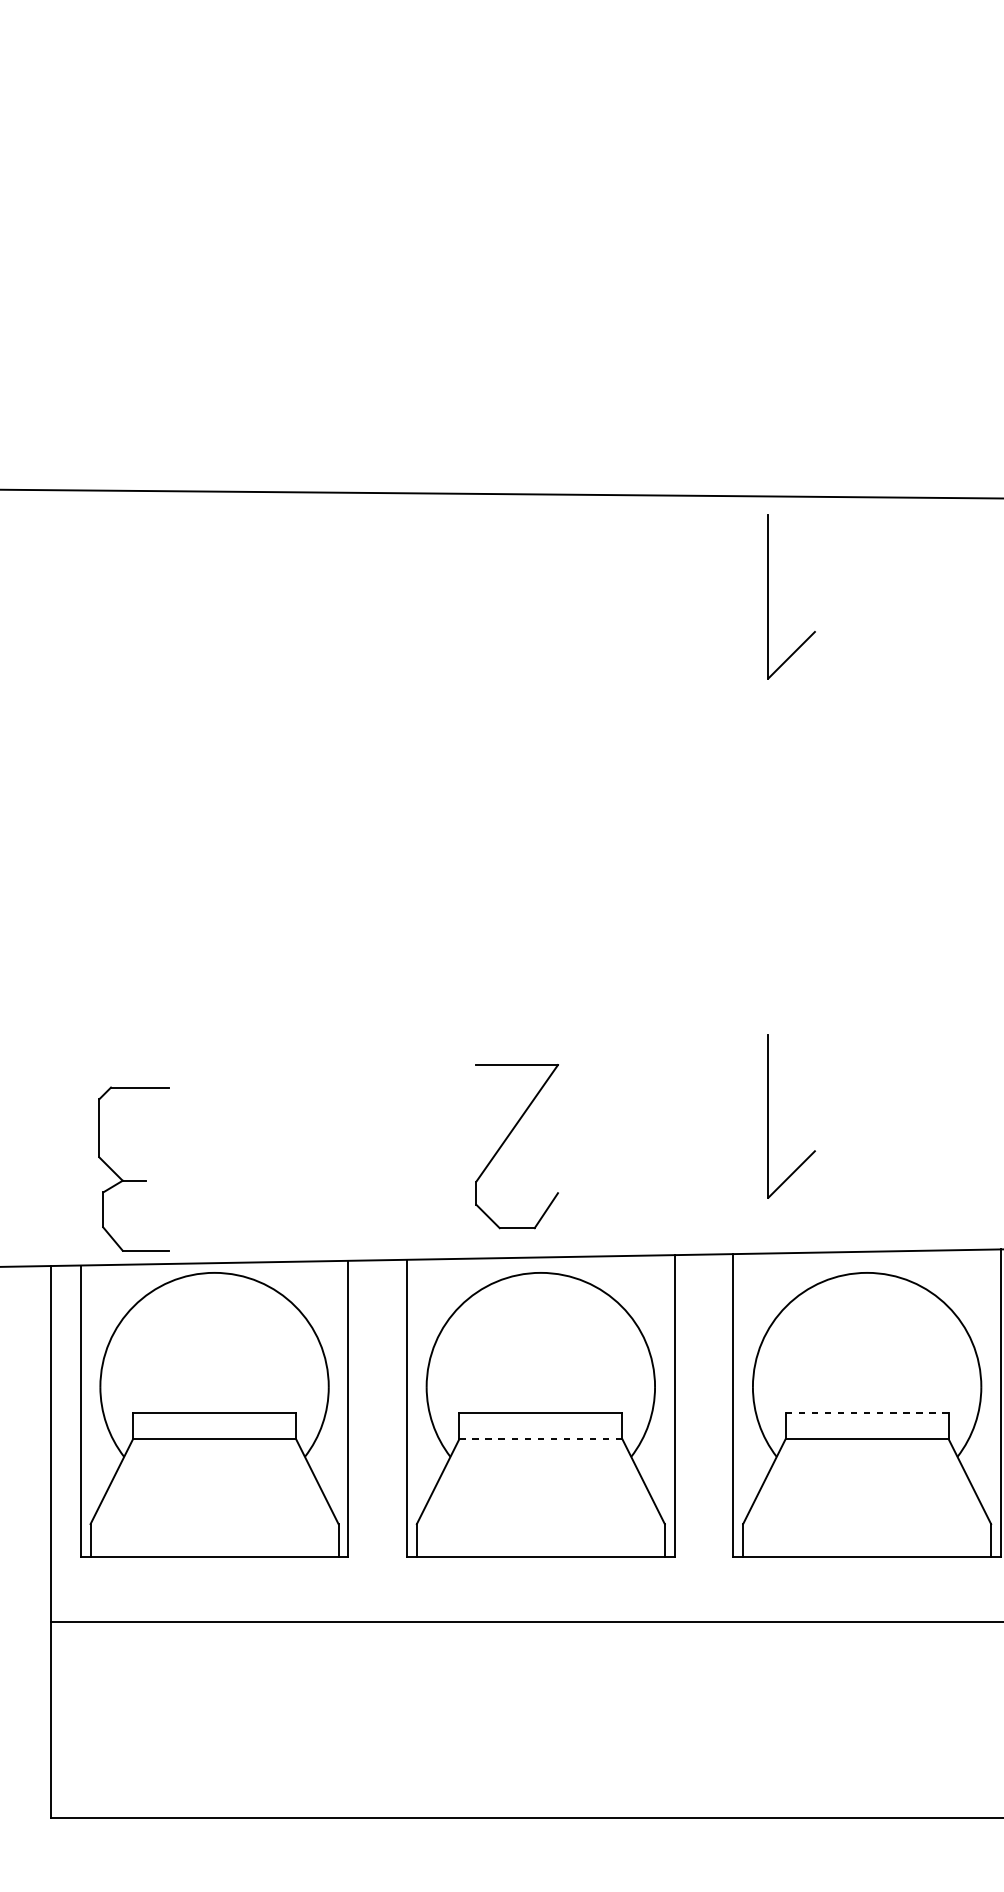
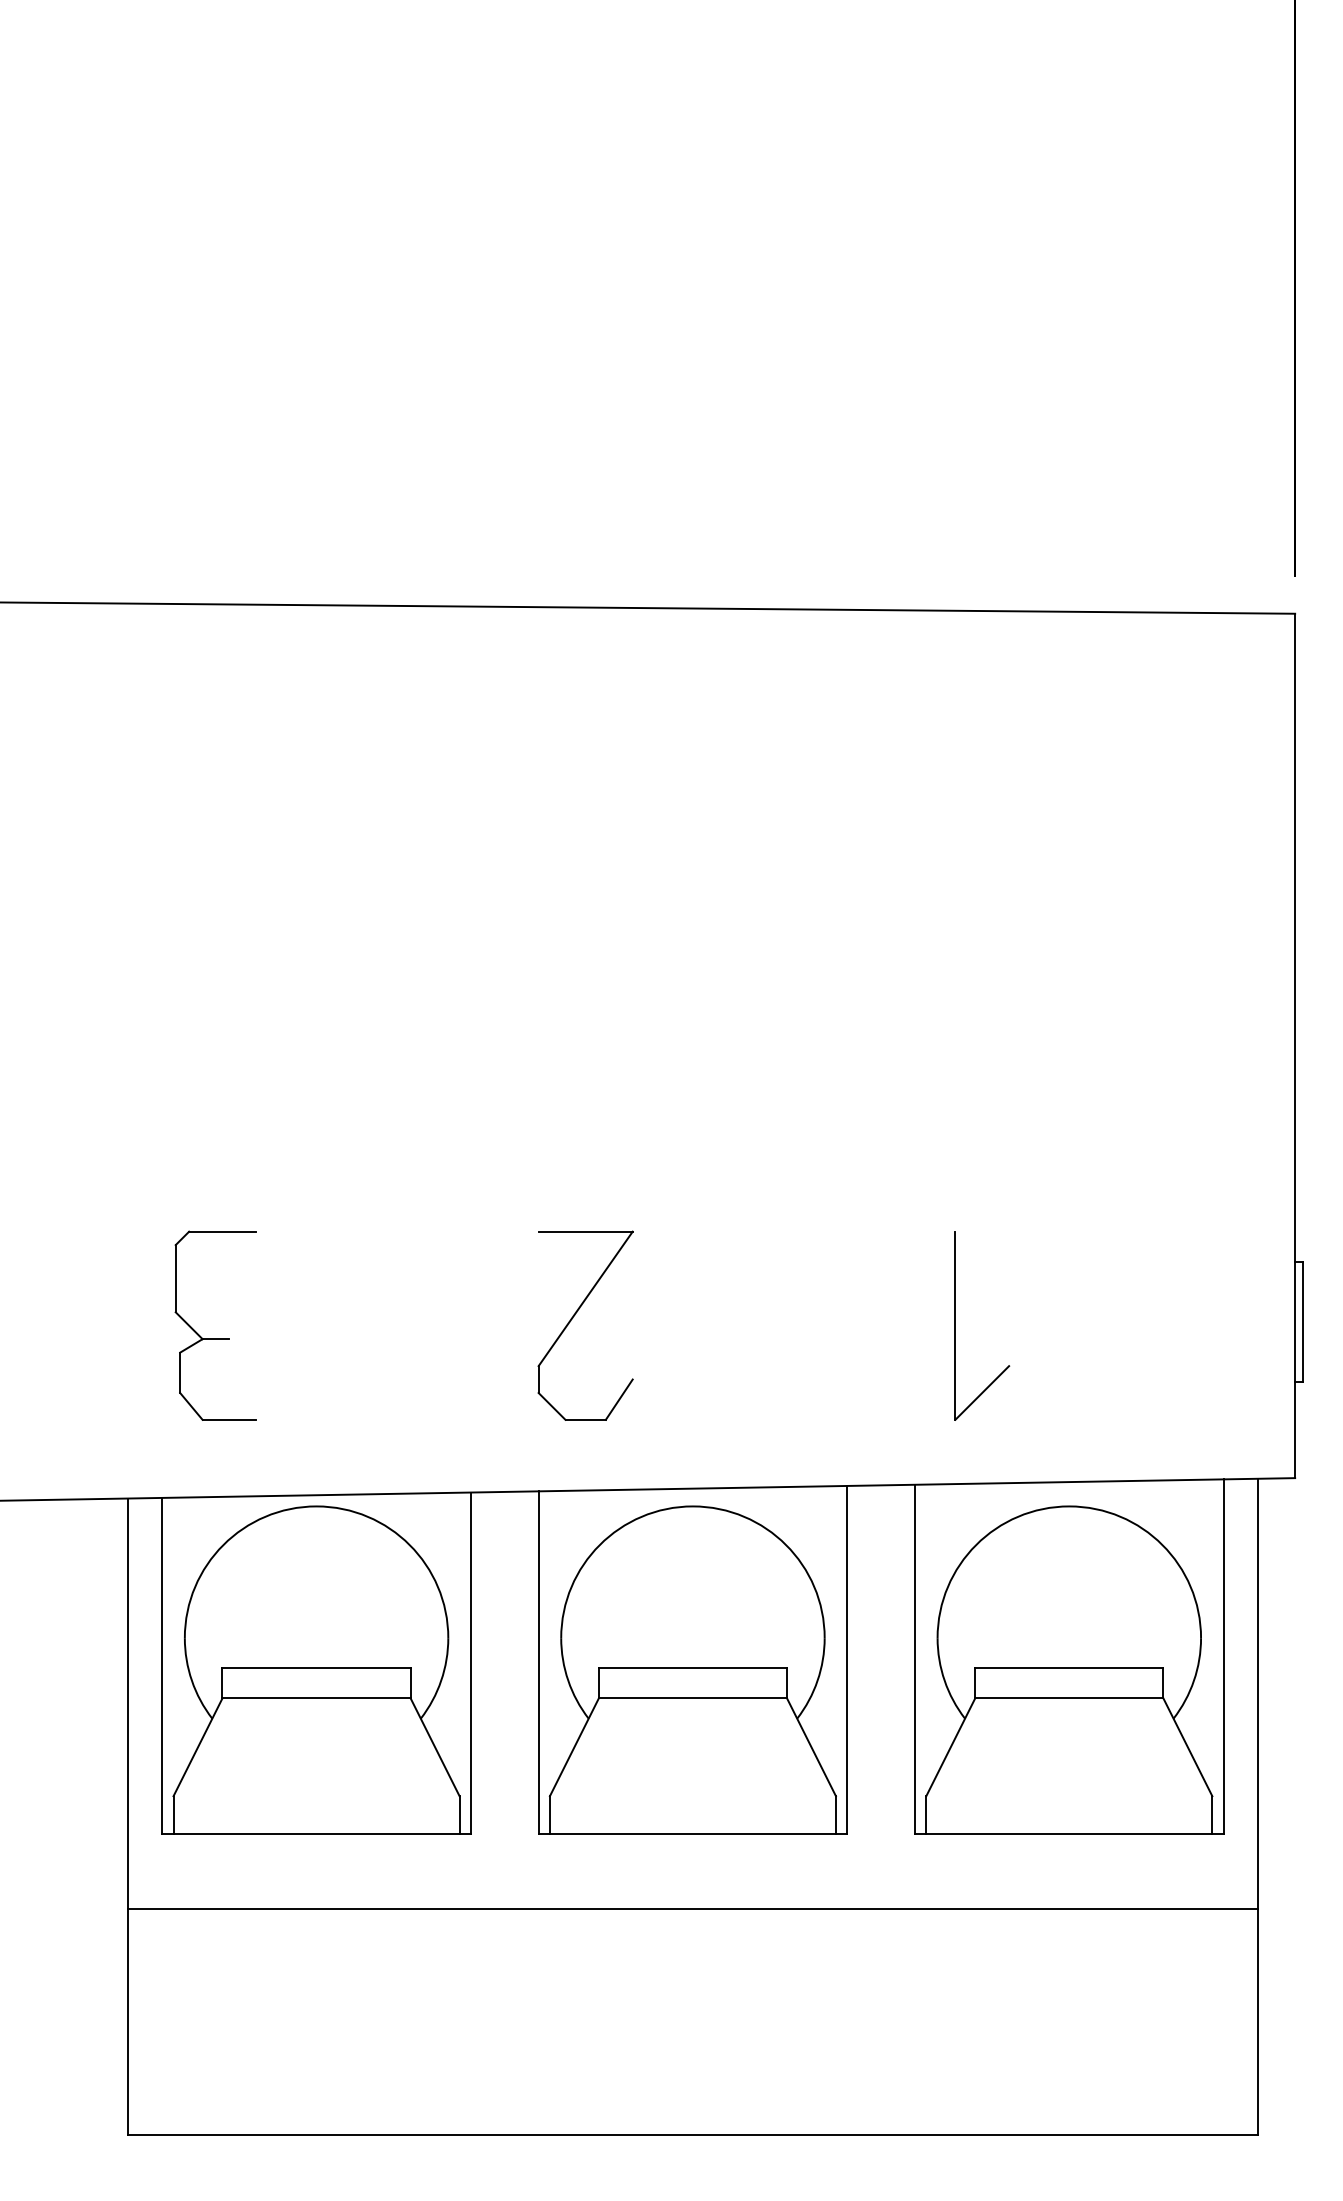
part: (768, 596) -> (955, 726), removed
part: (506, 1140) -> (573, 1318), moved
part: (133, 1180) -> (215, 1338), moved
line: (867, 1413) -> (1069, 1668), dashed -> solid
line: (540, 1439) -> (692, 1698), dashed -> solid

